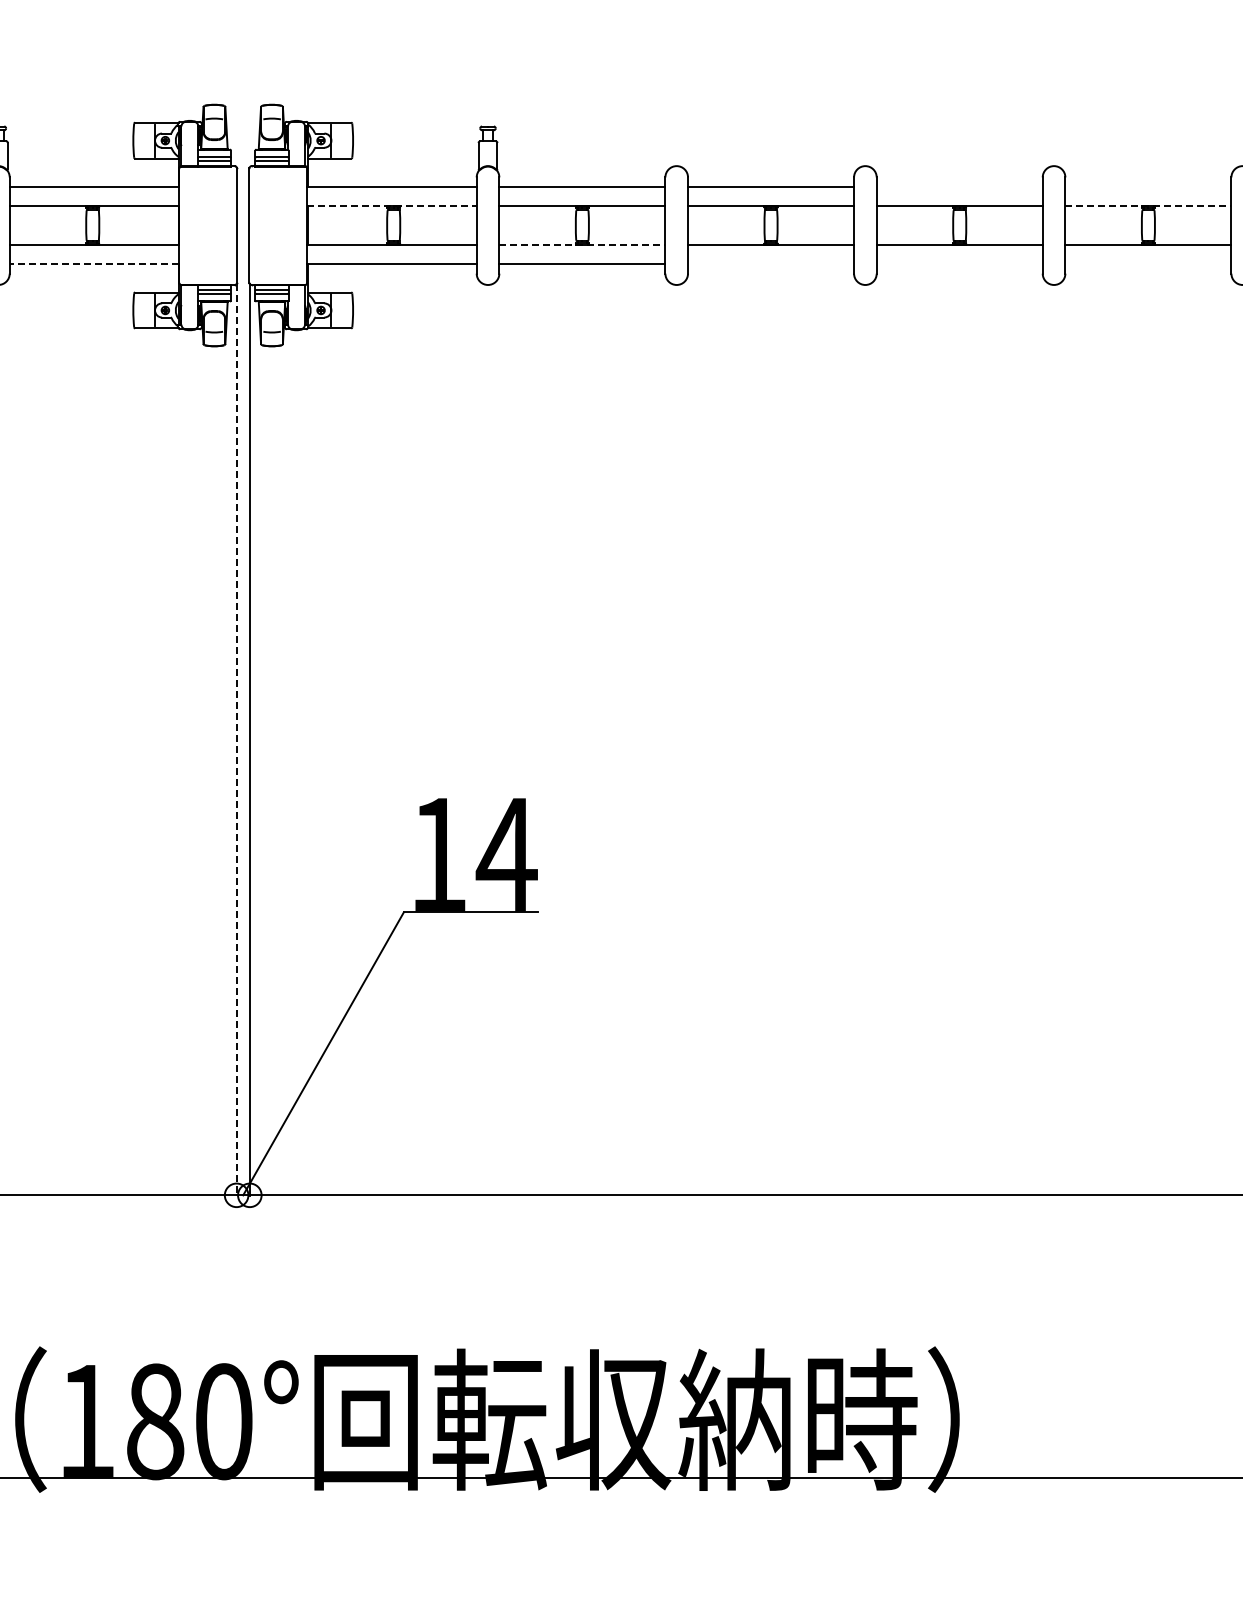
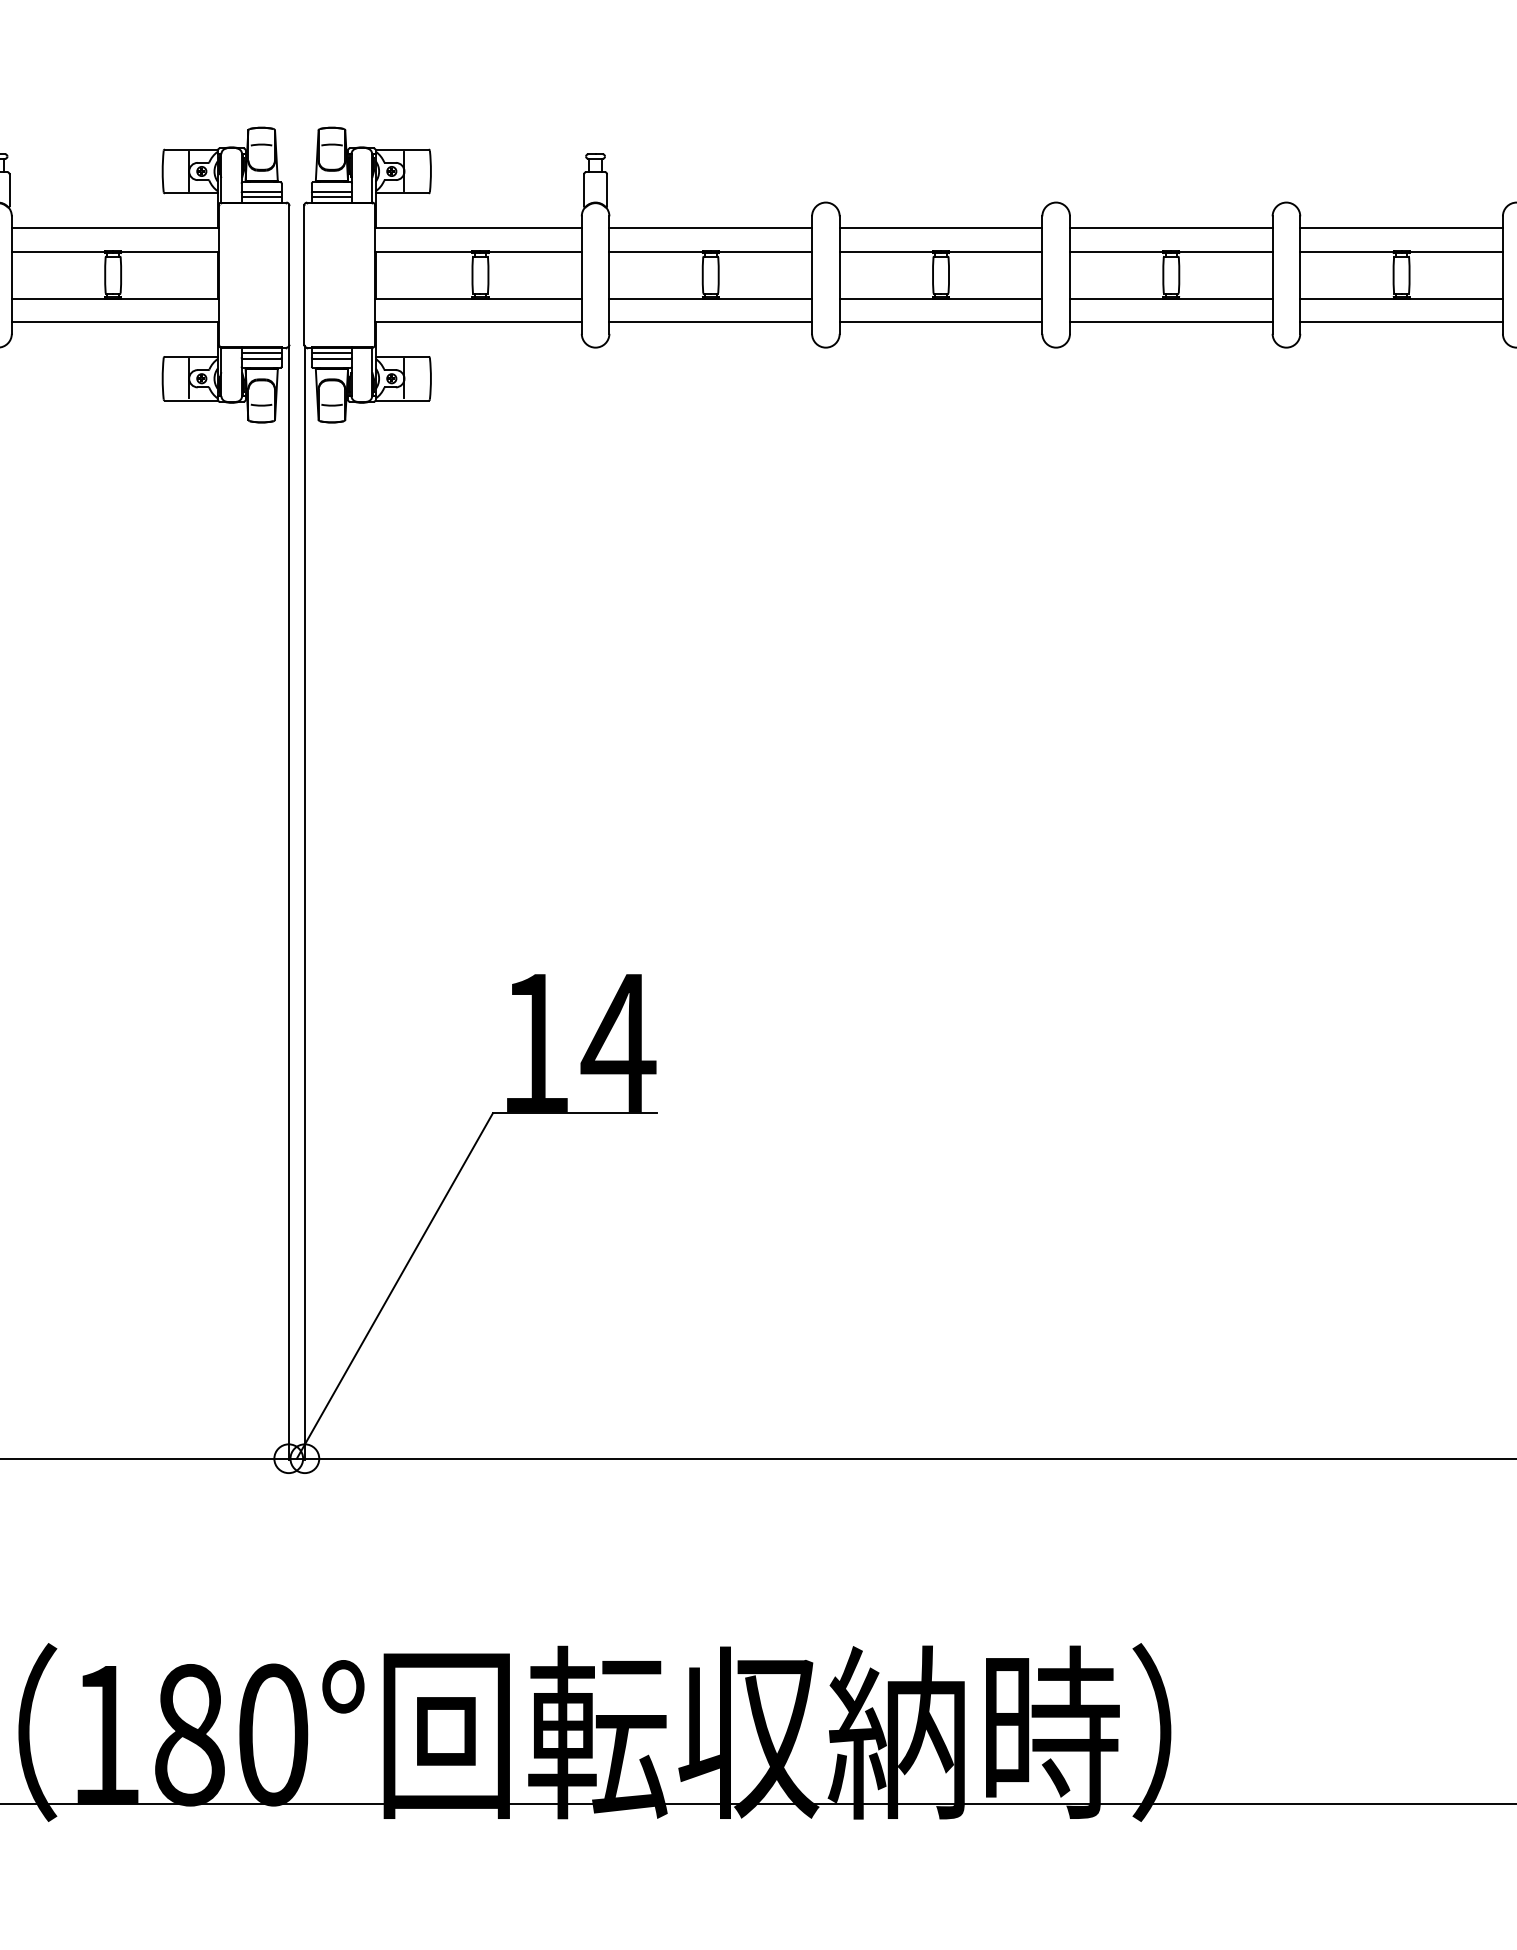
line: (959, 187) -> (1171, 228), added
line: (1148, 187) -> (1401, 228), added
line: (392, 206) -> (479, 251), dashed -> solid
line: (1148, 206) -> (1401, 251), dashed -> solid
line: (582, 244) -> (710, 298), dashed -> solid
line: (94, 263) -> (115, 321), dashed -> solid
line: (771, 263) -> (941, 321), added
line: (959, 263) -> (1171, 321), added
line: (1148, 263) -> (1401, 321), added
line: (236, 740) -> (288, 903), dashed -> solid

